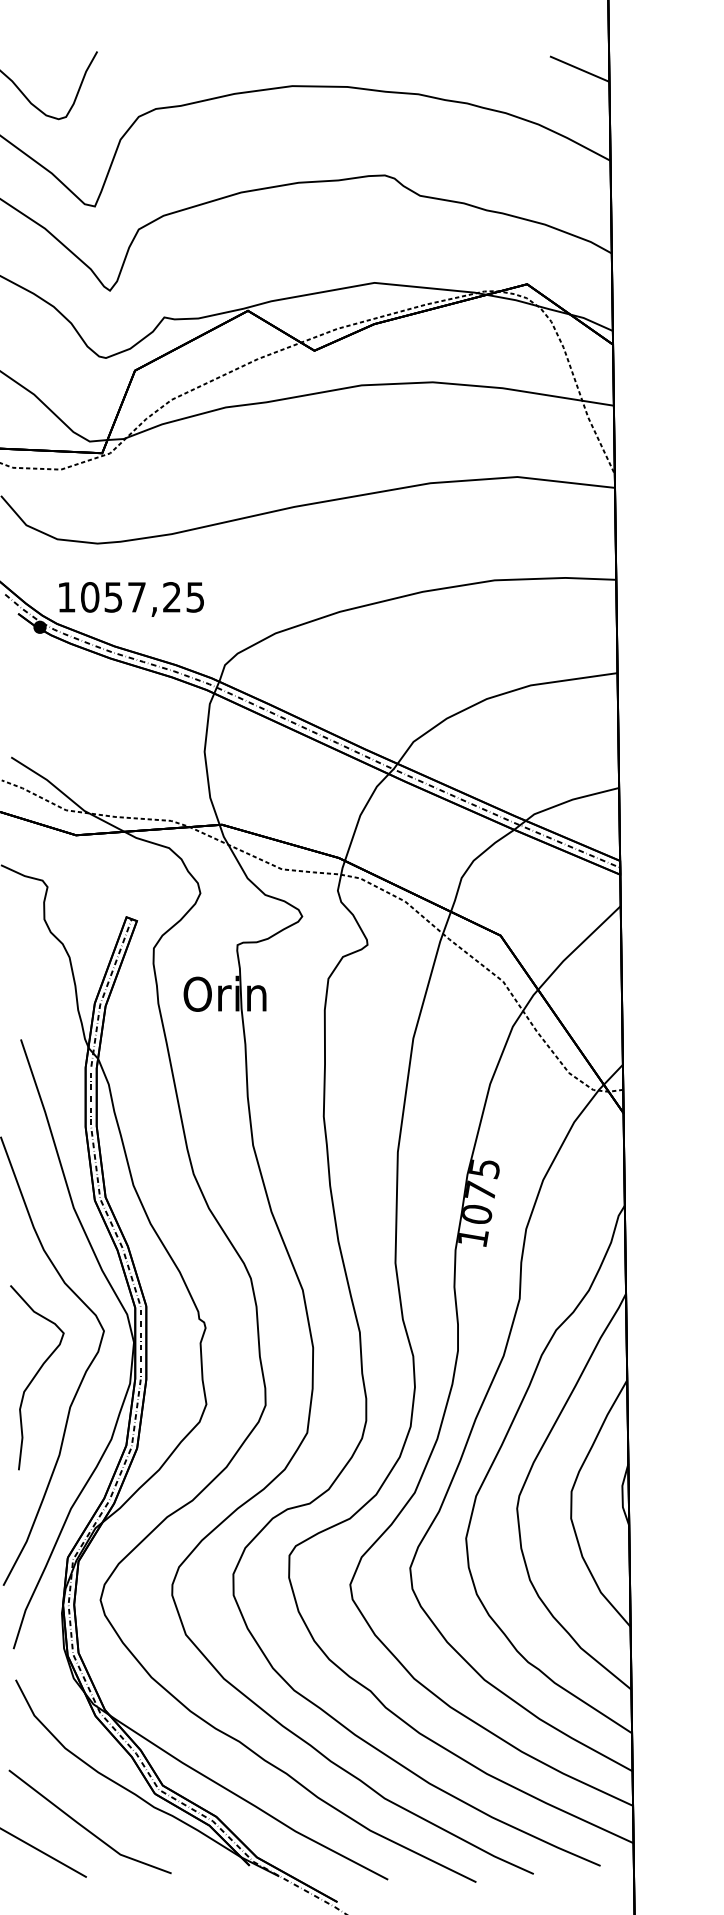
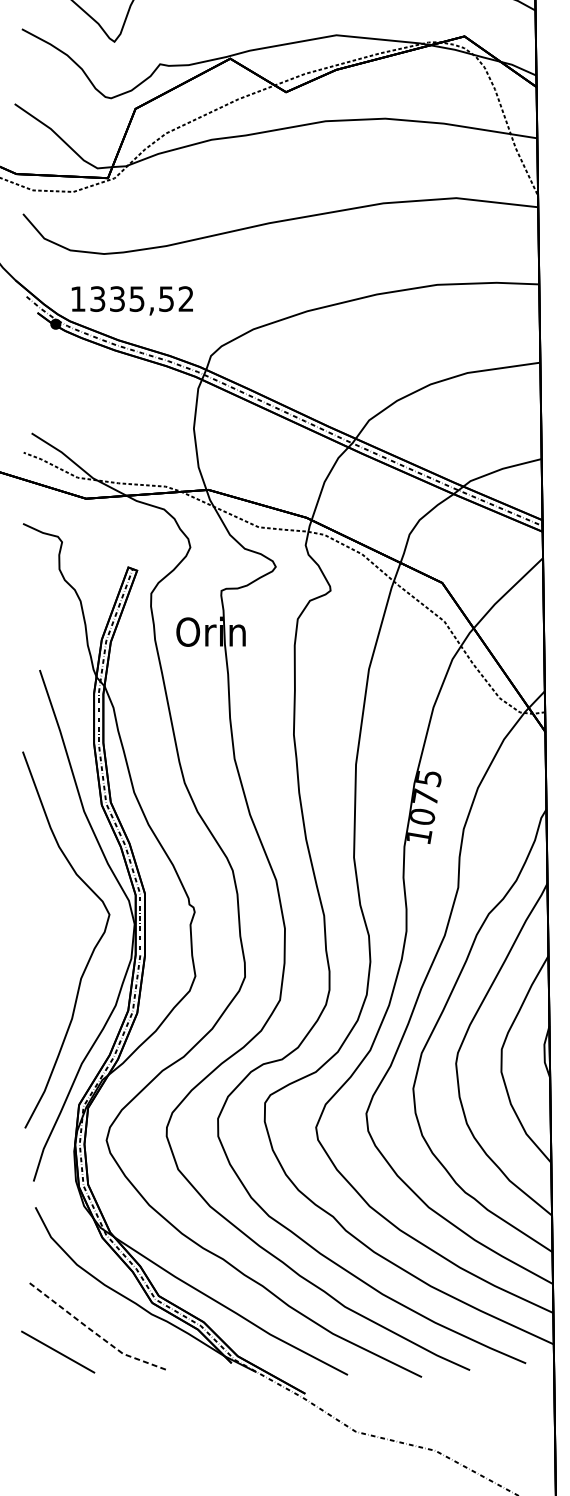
text: (142, 597) -> (141, 299), 1057,25 -> 1335,52
curve: (35, 1377) -> (52, 953), removed
line: (86, 1829) -> (94, 1332), solid -> dashed

